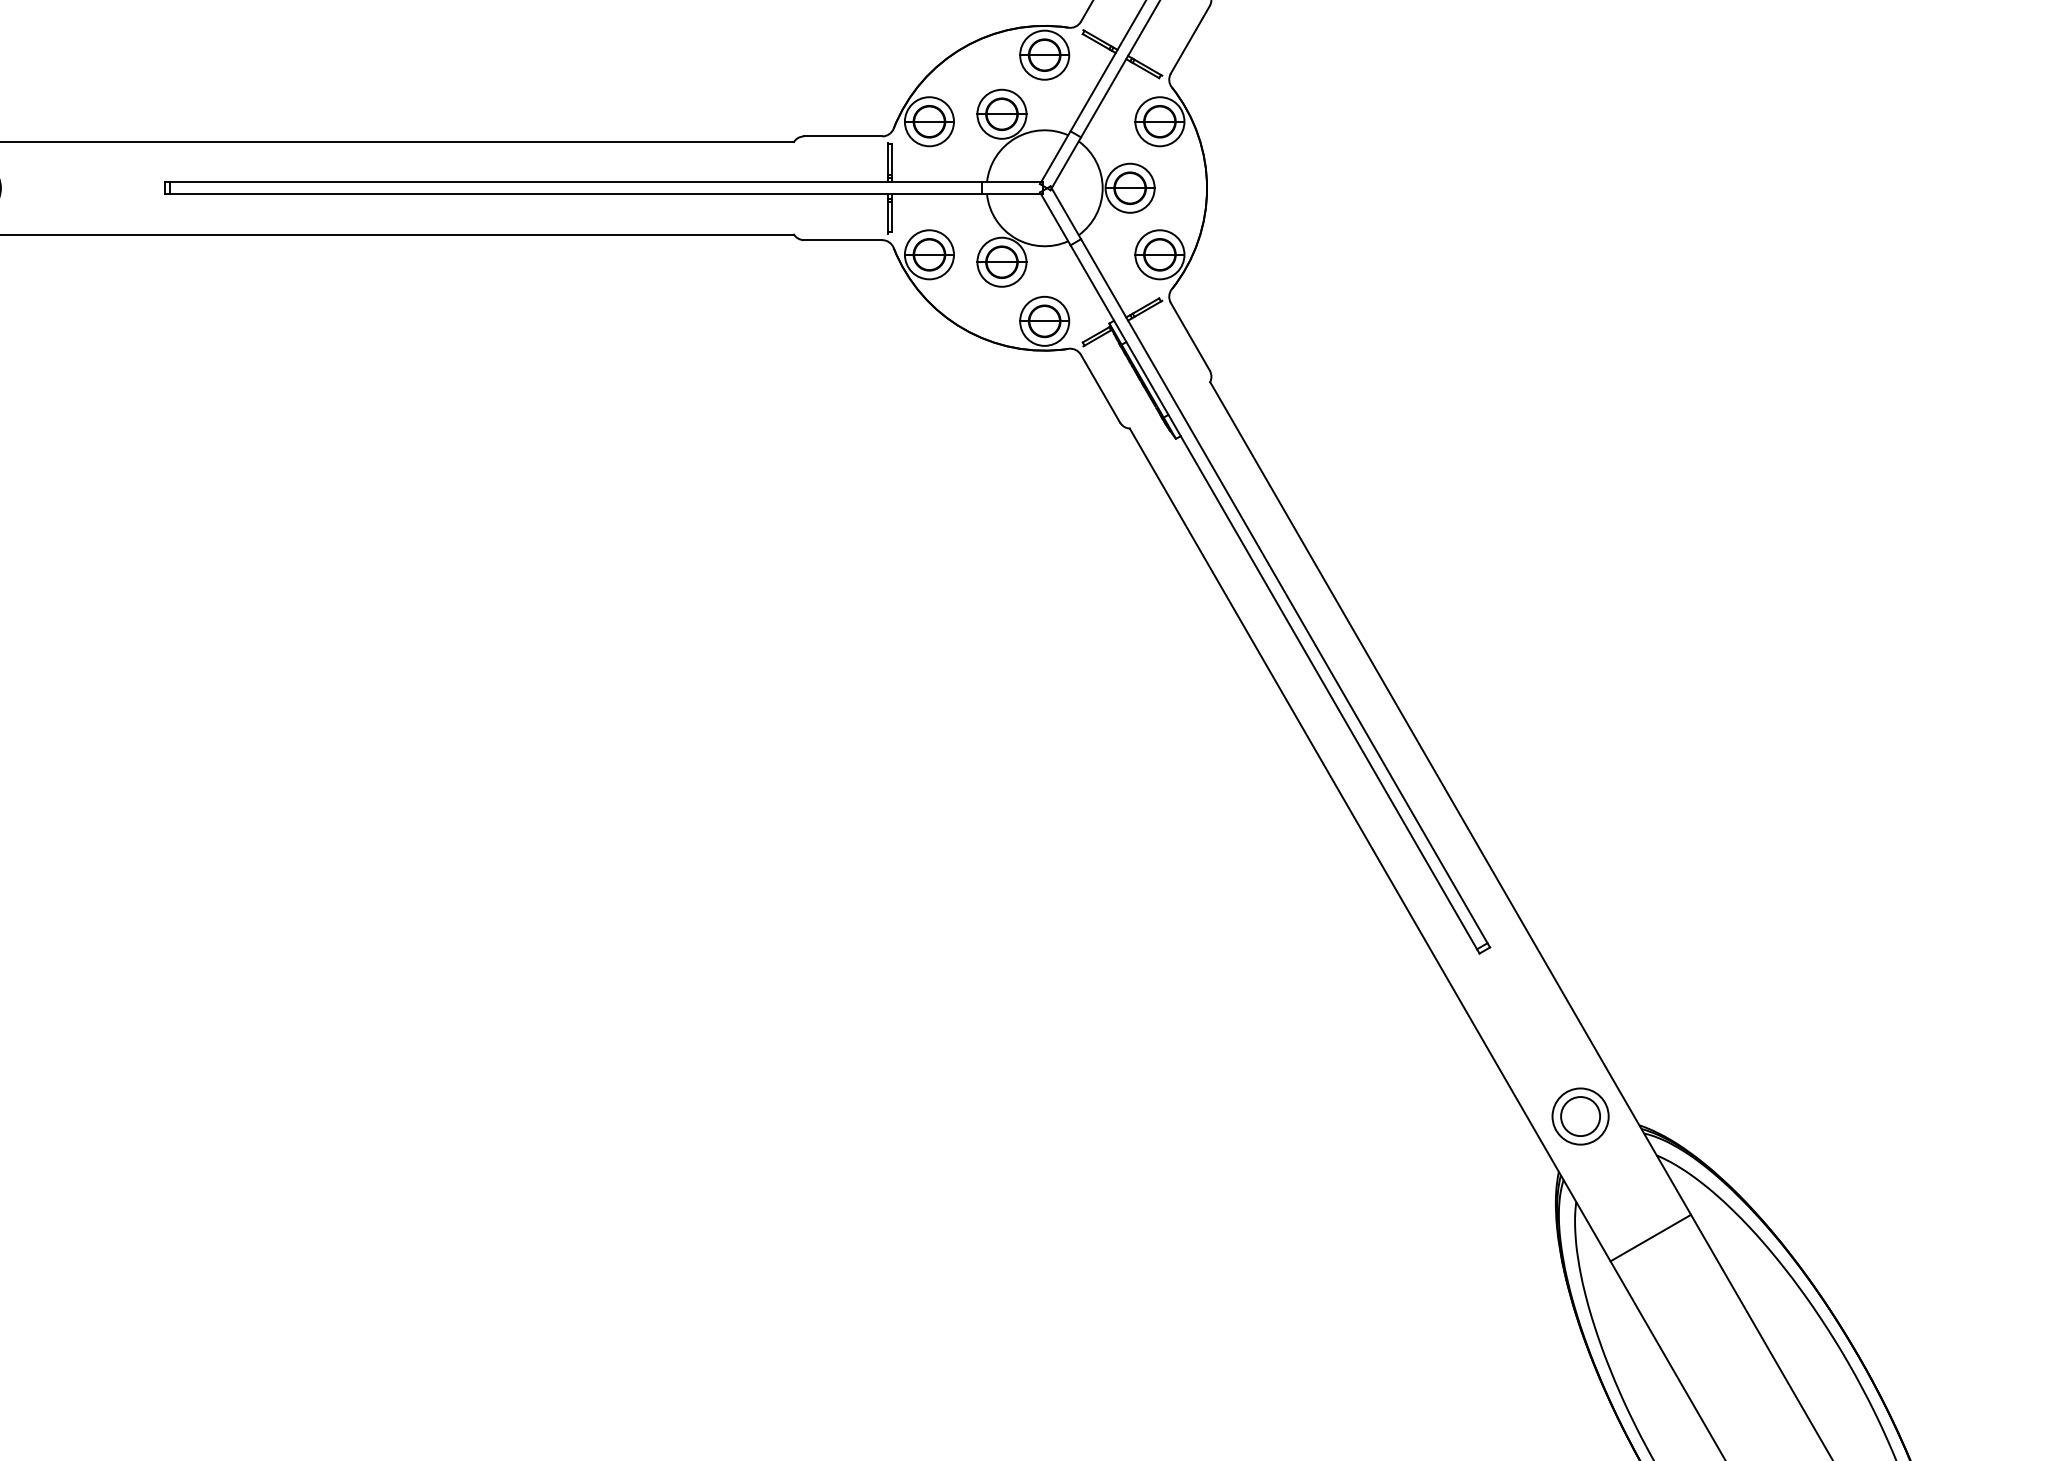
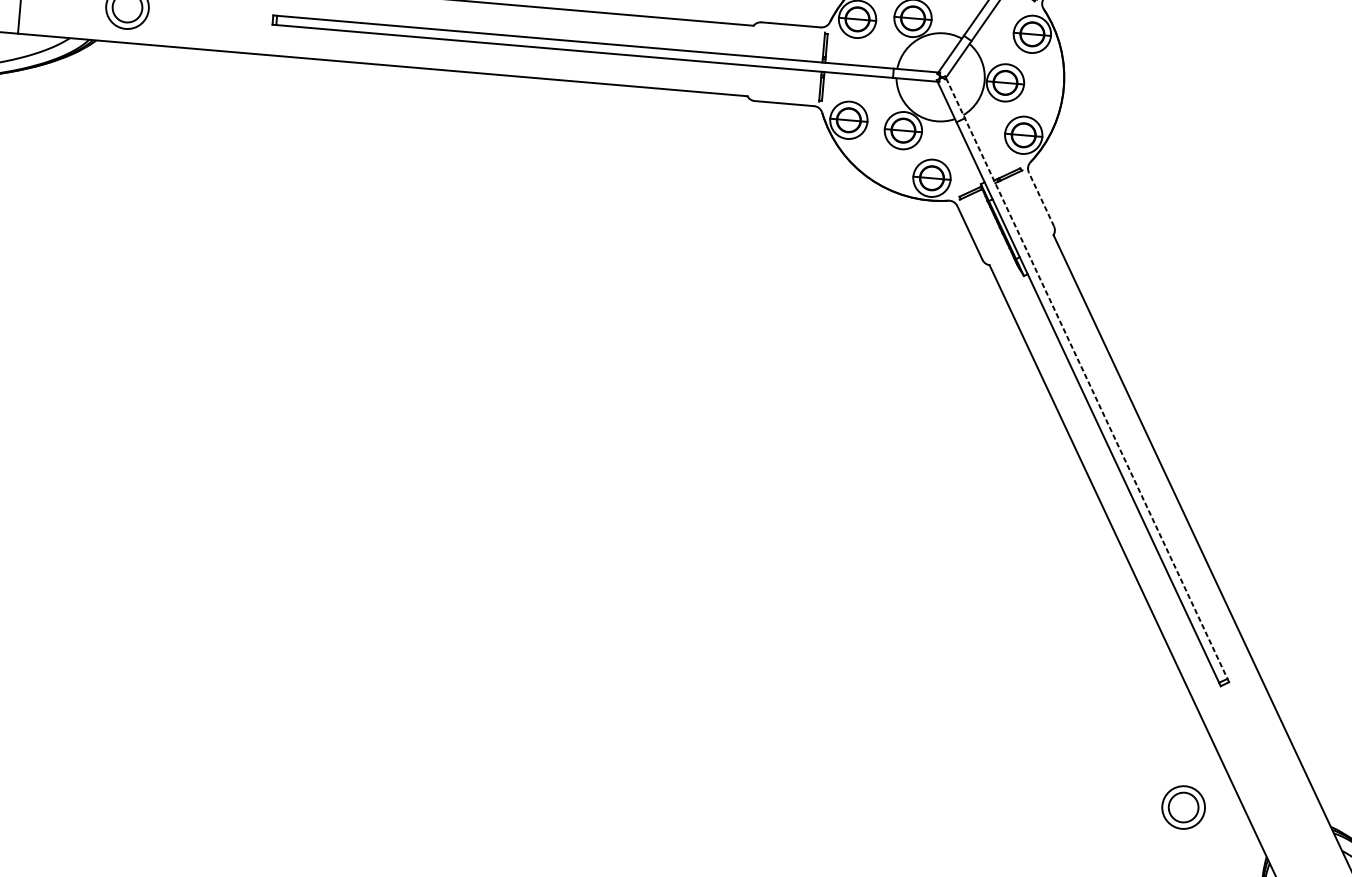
line: (1190, 336) -> (1041, 199), solid -> dashed
line: (1270, 566) -> (1087, 378), solid -> dashed
part: (1580, 1116) -> (1183, 807), moved

